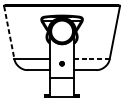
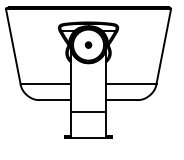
line: (9, 32) -> (13, 46), dashed -> solid
line: (91, 58) -> (130, 83), dashed -> solid
part: (62, 63) -> (88, 44), moved

